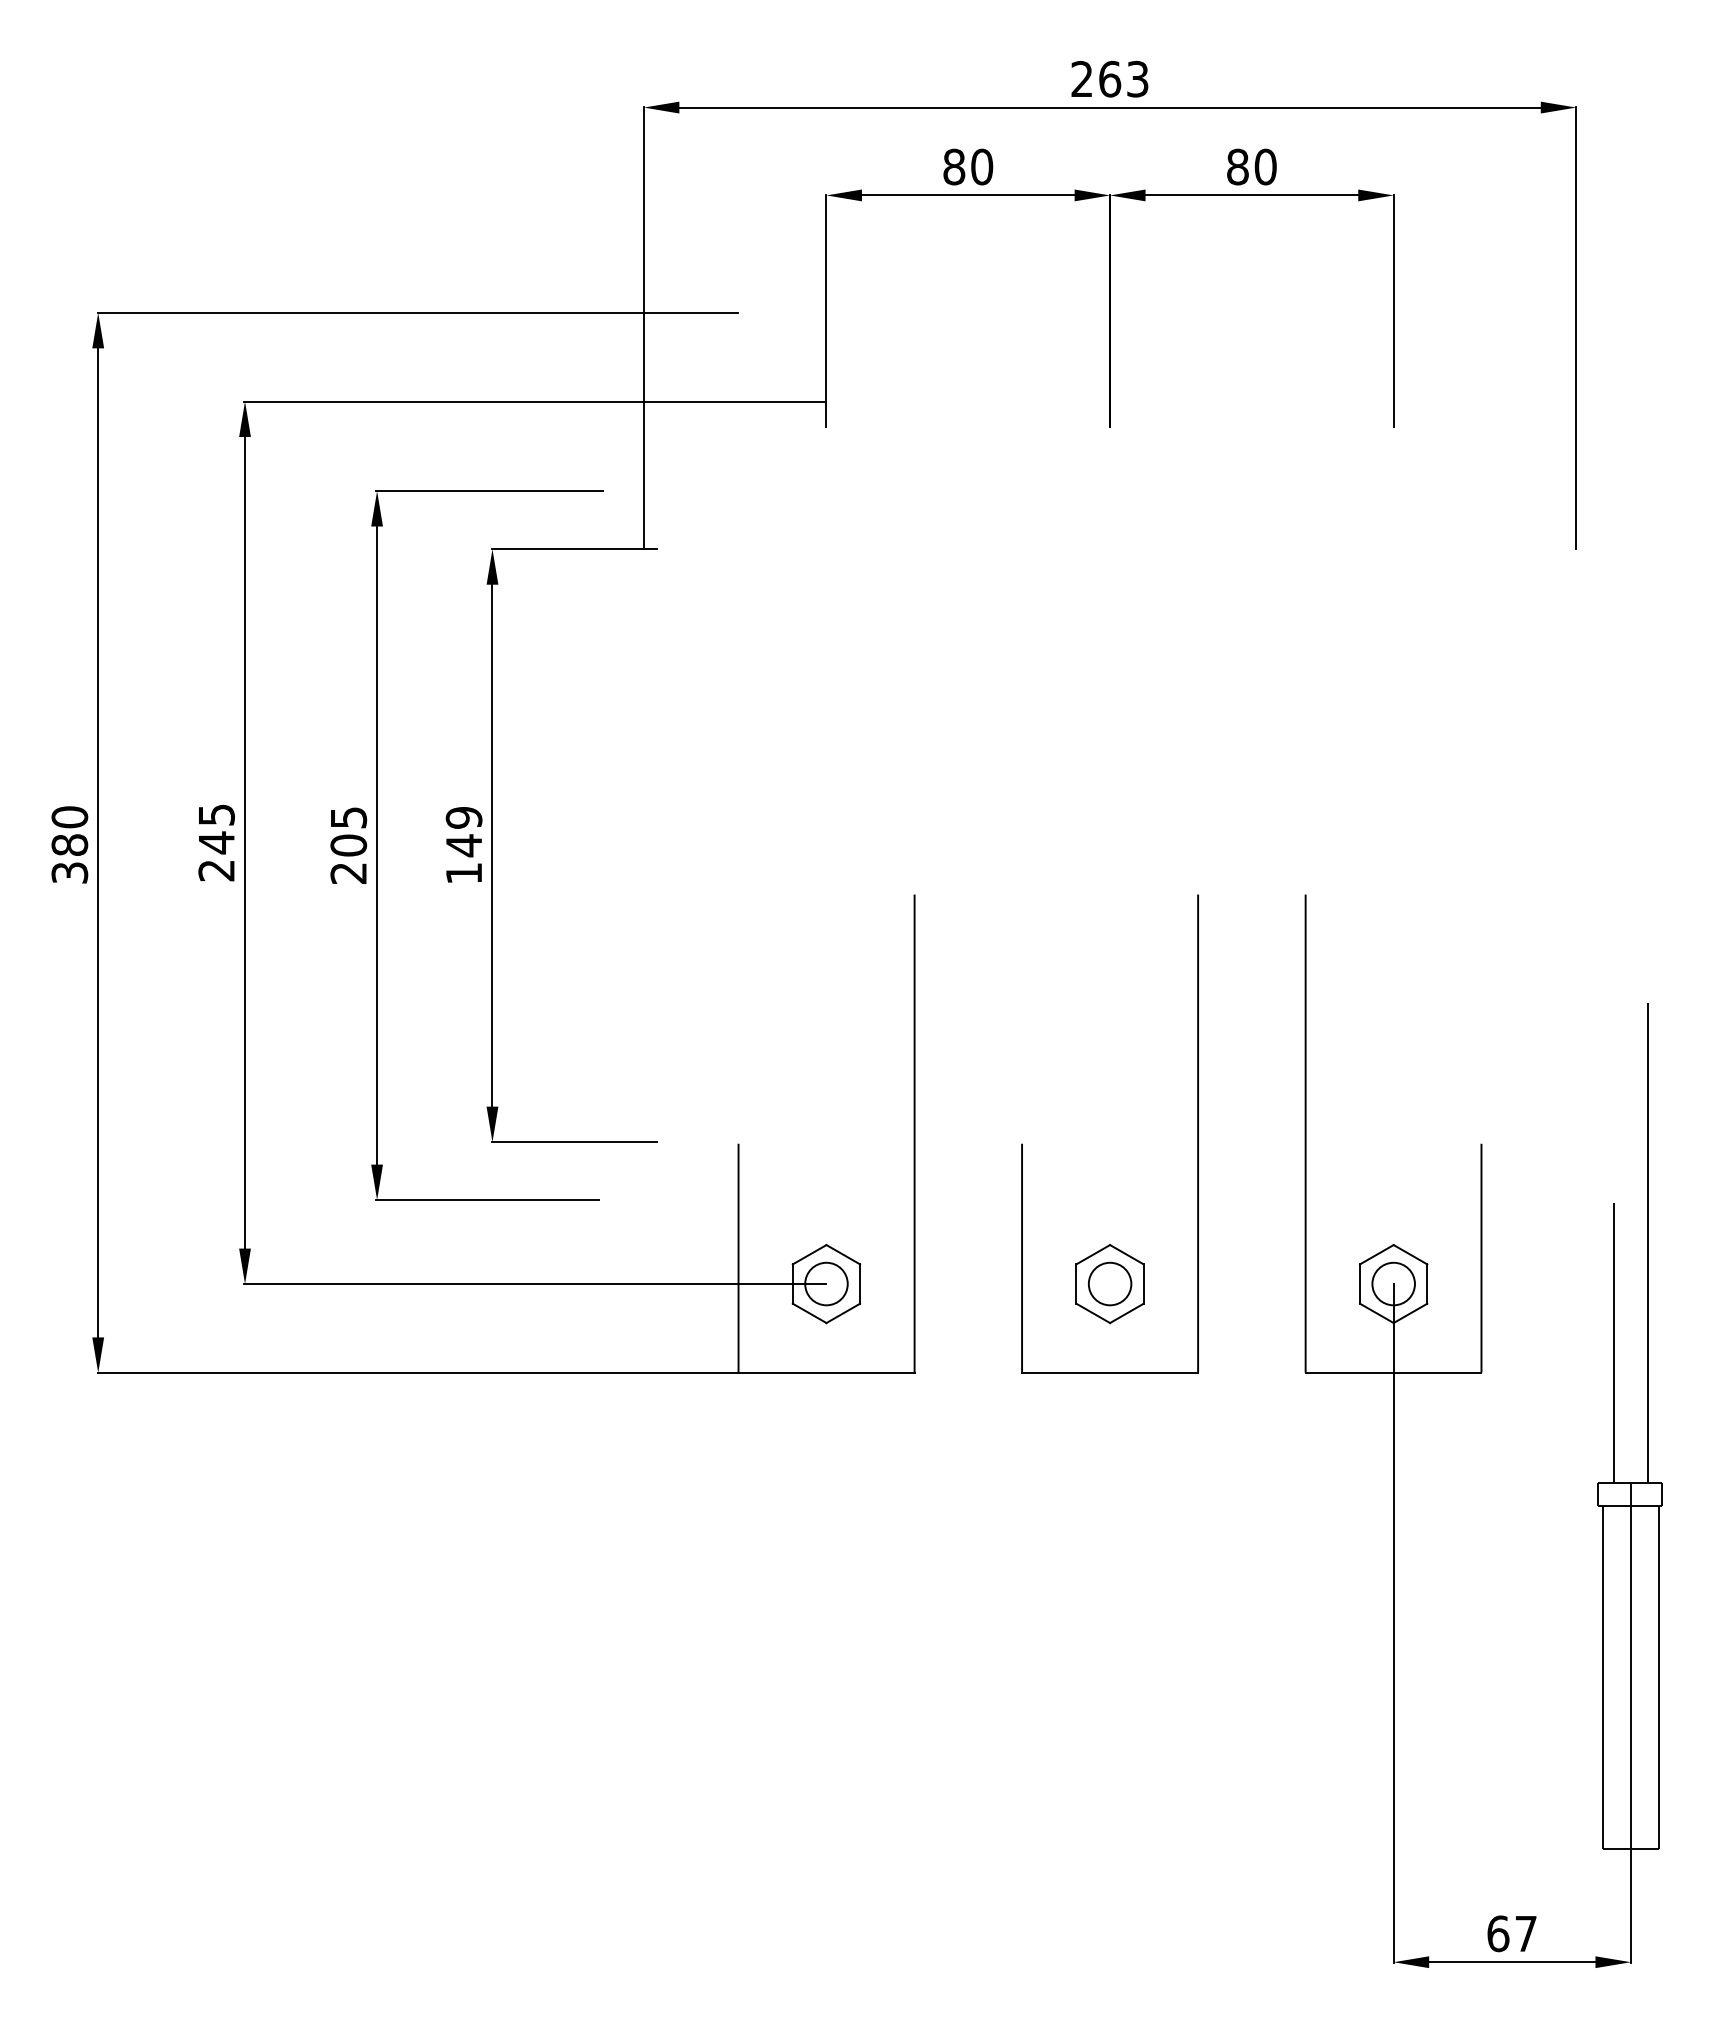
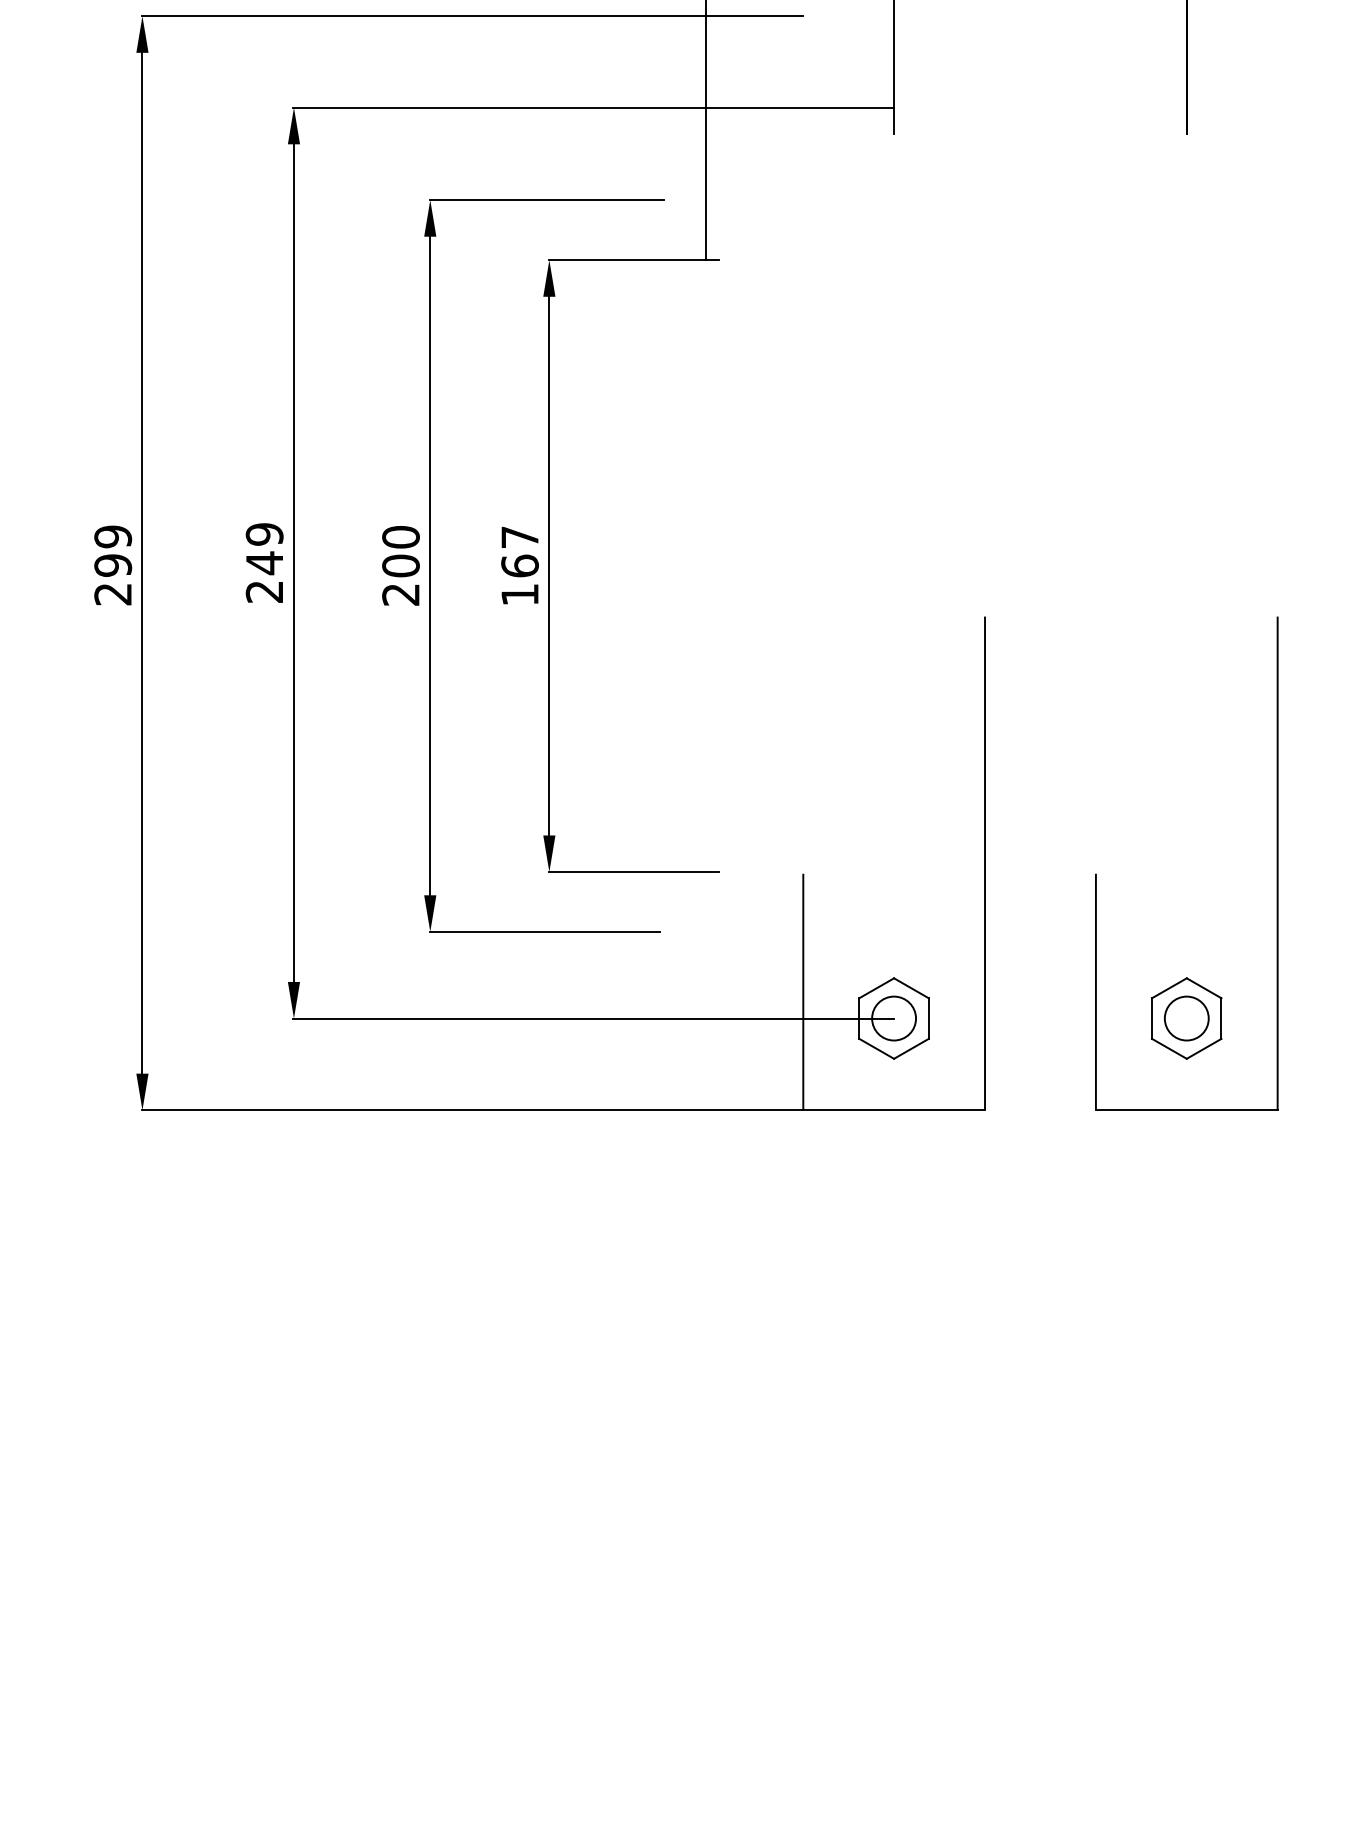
text: (216, 815) -> (264, 534), 245 -> 249
text: (348, 817) -> (400, 537), 205 -> 200
text: (463, 832) -> (519, 552), 149 -> 167
text: (69, 844) -> (112, 564), 380 -> 299

